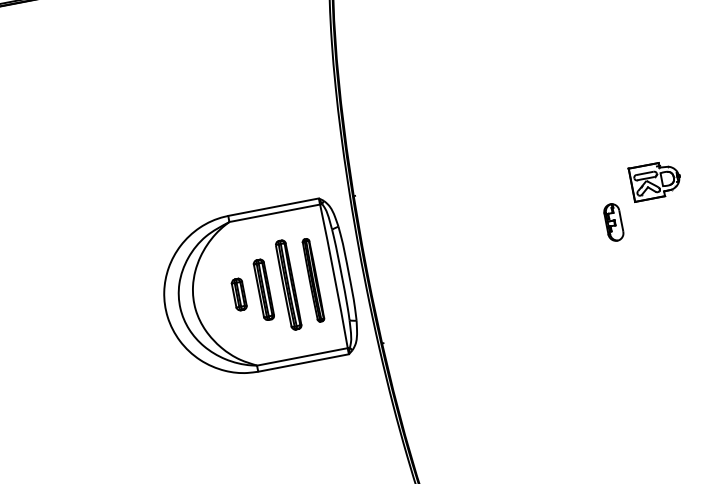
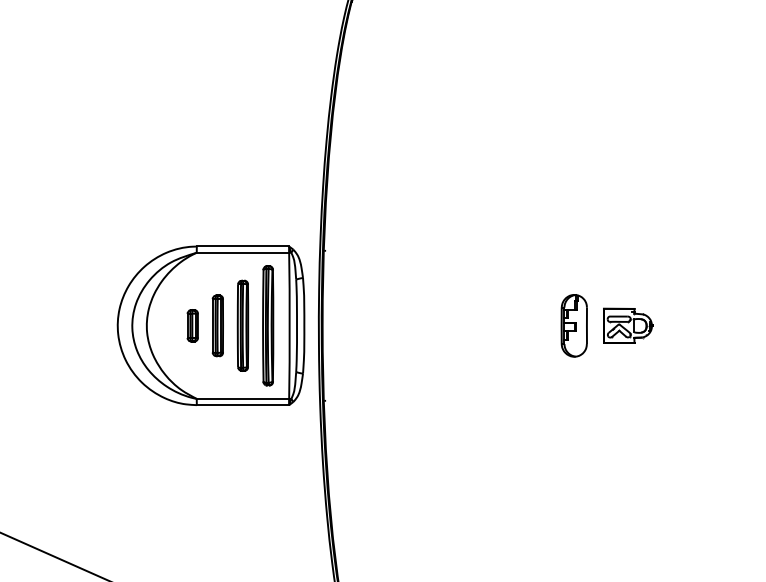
part: (655, 180) -> (628, 325), moved
part: (613, 222) -> (573, 325), size x1.67
part: (313, 279) -> (268, 325), size x1.43

